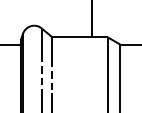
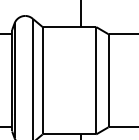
line: (41, 74) -> (32, 63), dashed -> solid
line: (52, 75) -> (42, 64), dashed -> solid

